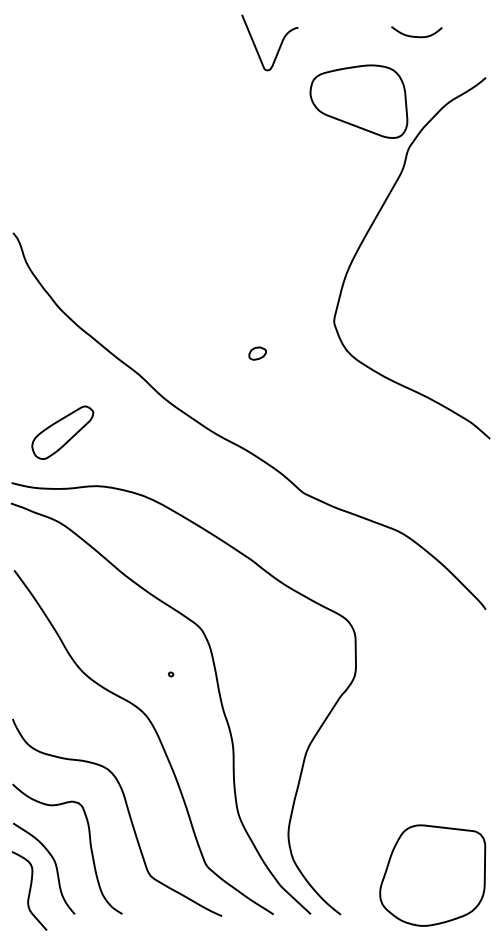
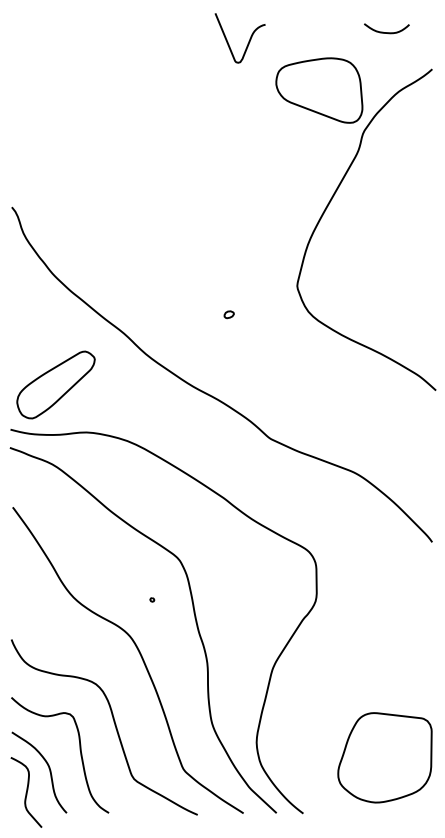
curve: (416, 36) -> (386, 32), moved
part: (256, 353) -> (228, 314), size x0.62
part: (62, 432) -> (55, 384), size x1.43
part: (432, 875) -> (384, 757), moved

